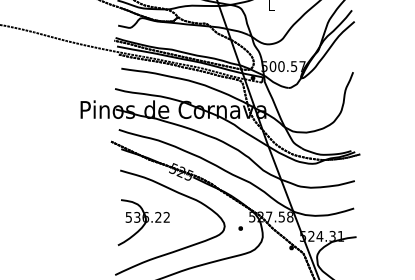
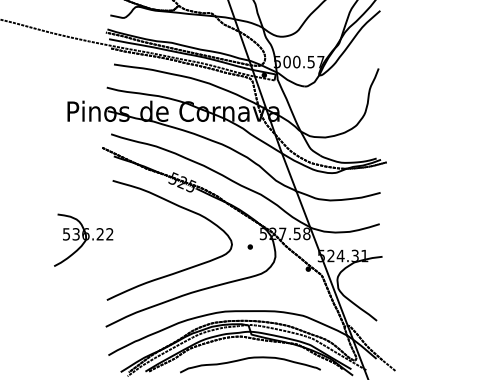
part: (143, 221) -> (83, 239), moved

